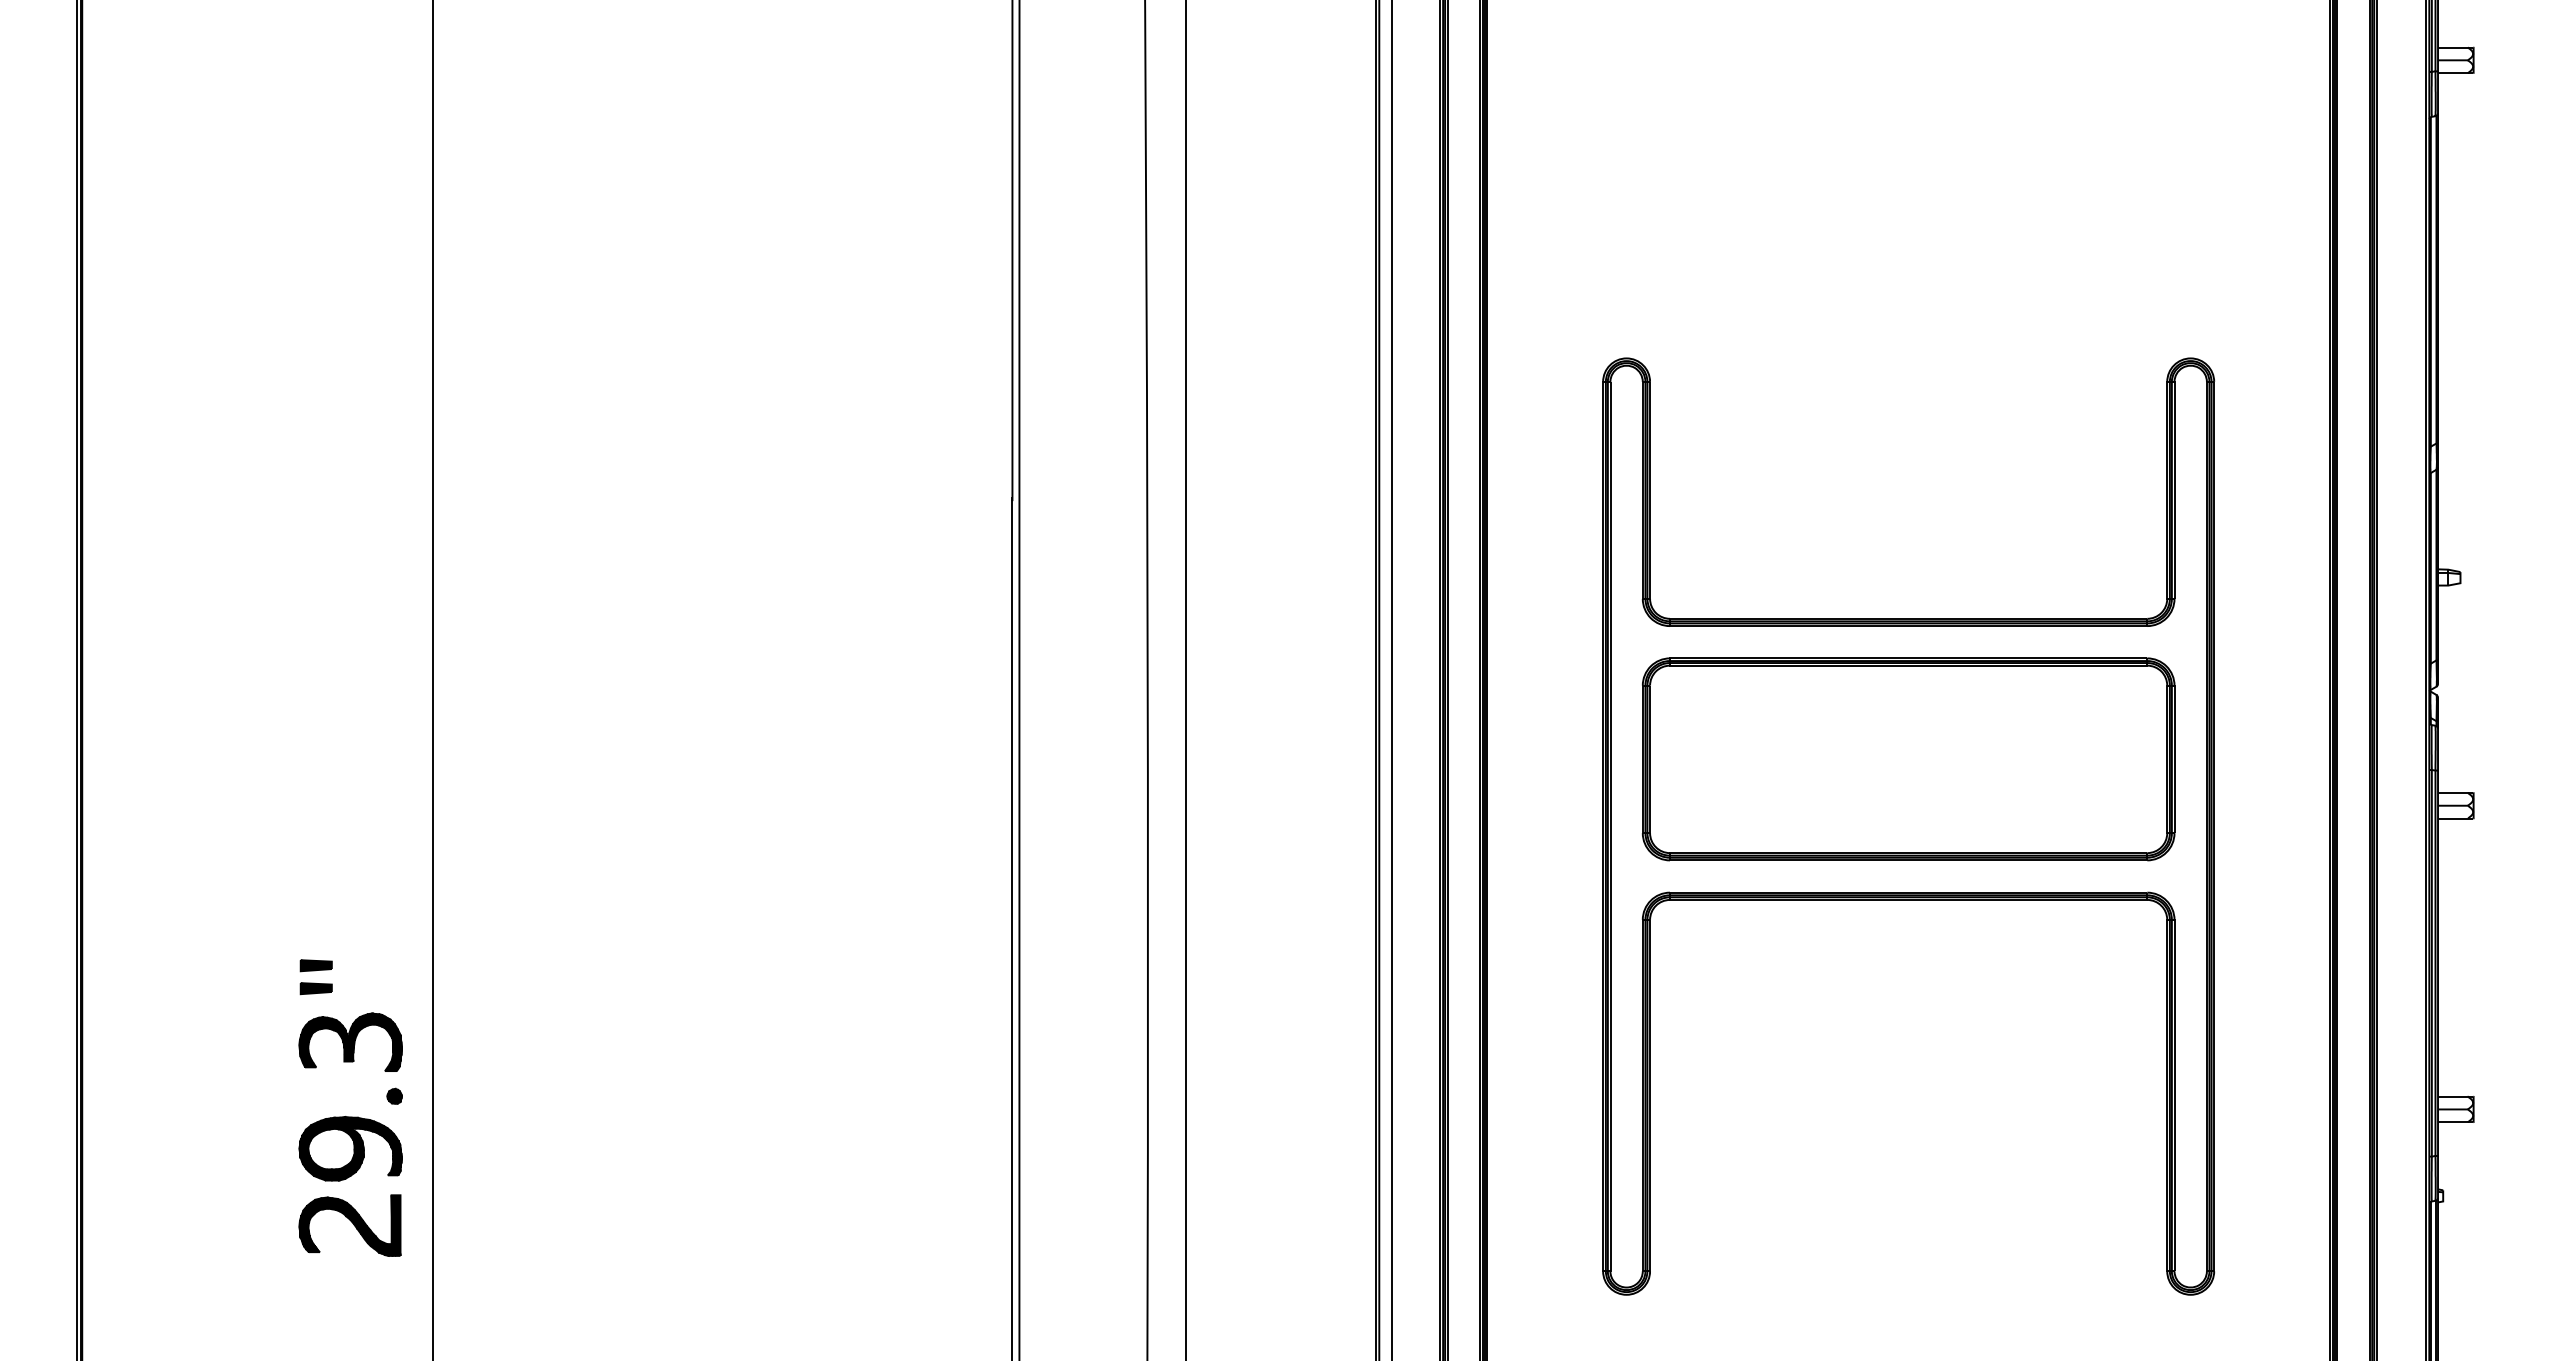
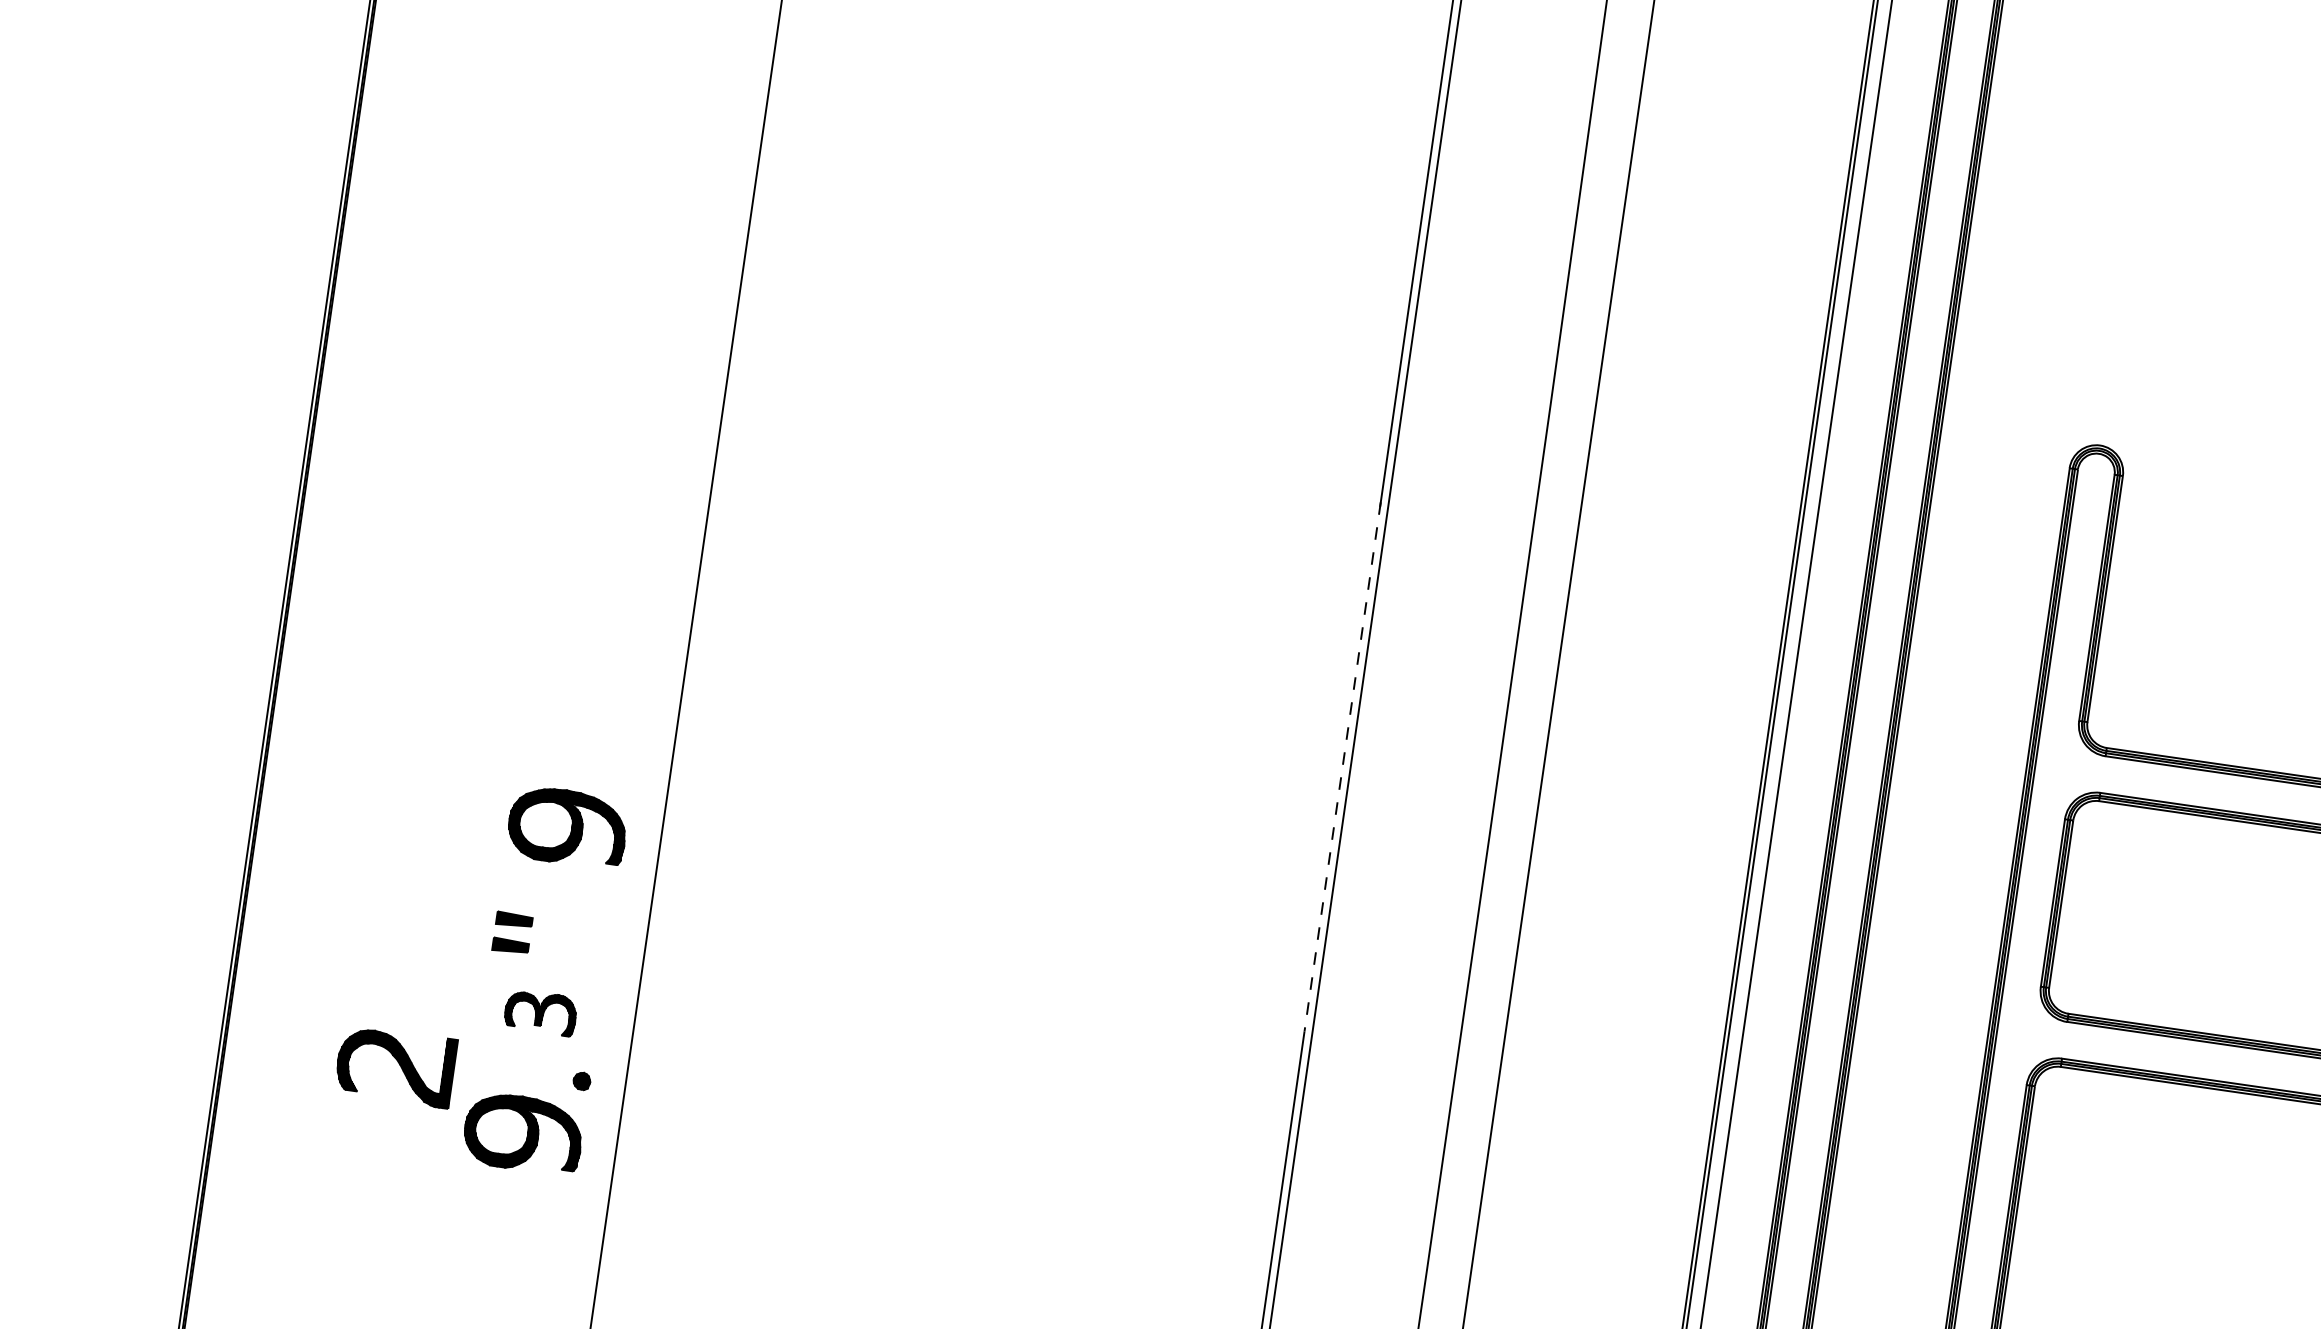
line: (1012, 730) -> (1342, 767), solid -> dashed
part: (350, 878) -> (567, 826), added
part: (350, 1041) -> (540, 1011), size x0.6
part: (349, 1225) -> (395, 1066), moved

